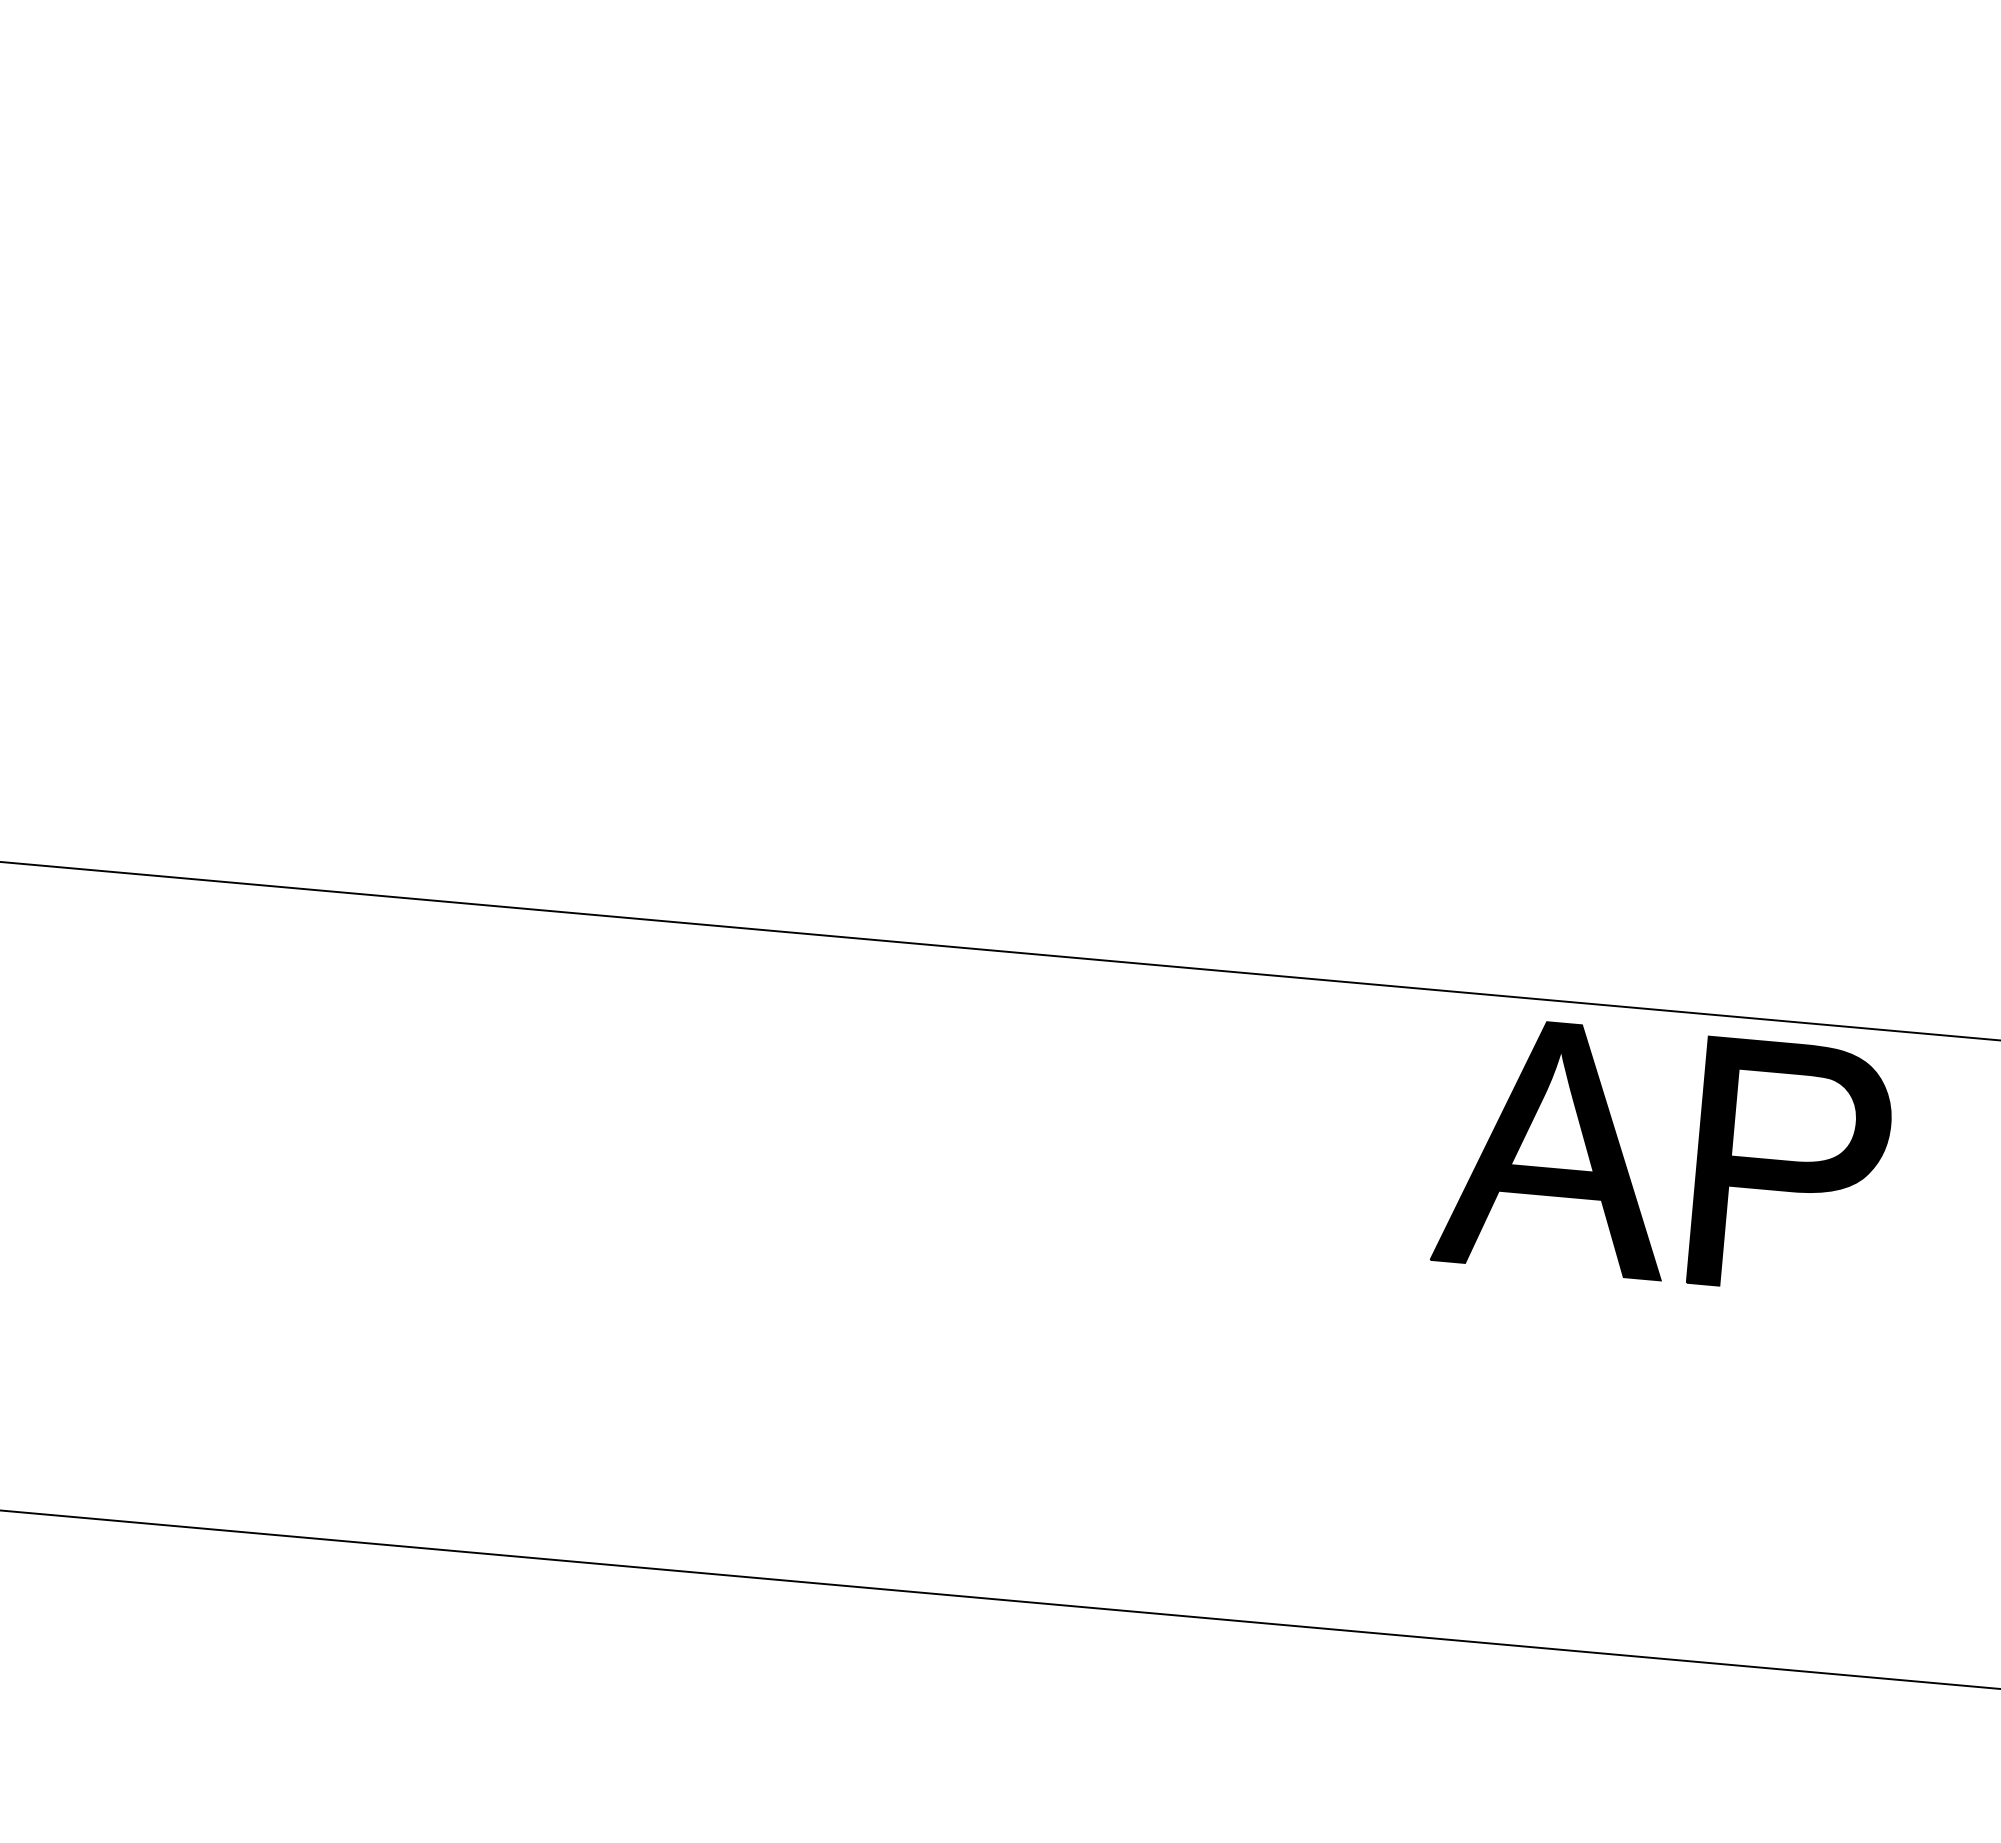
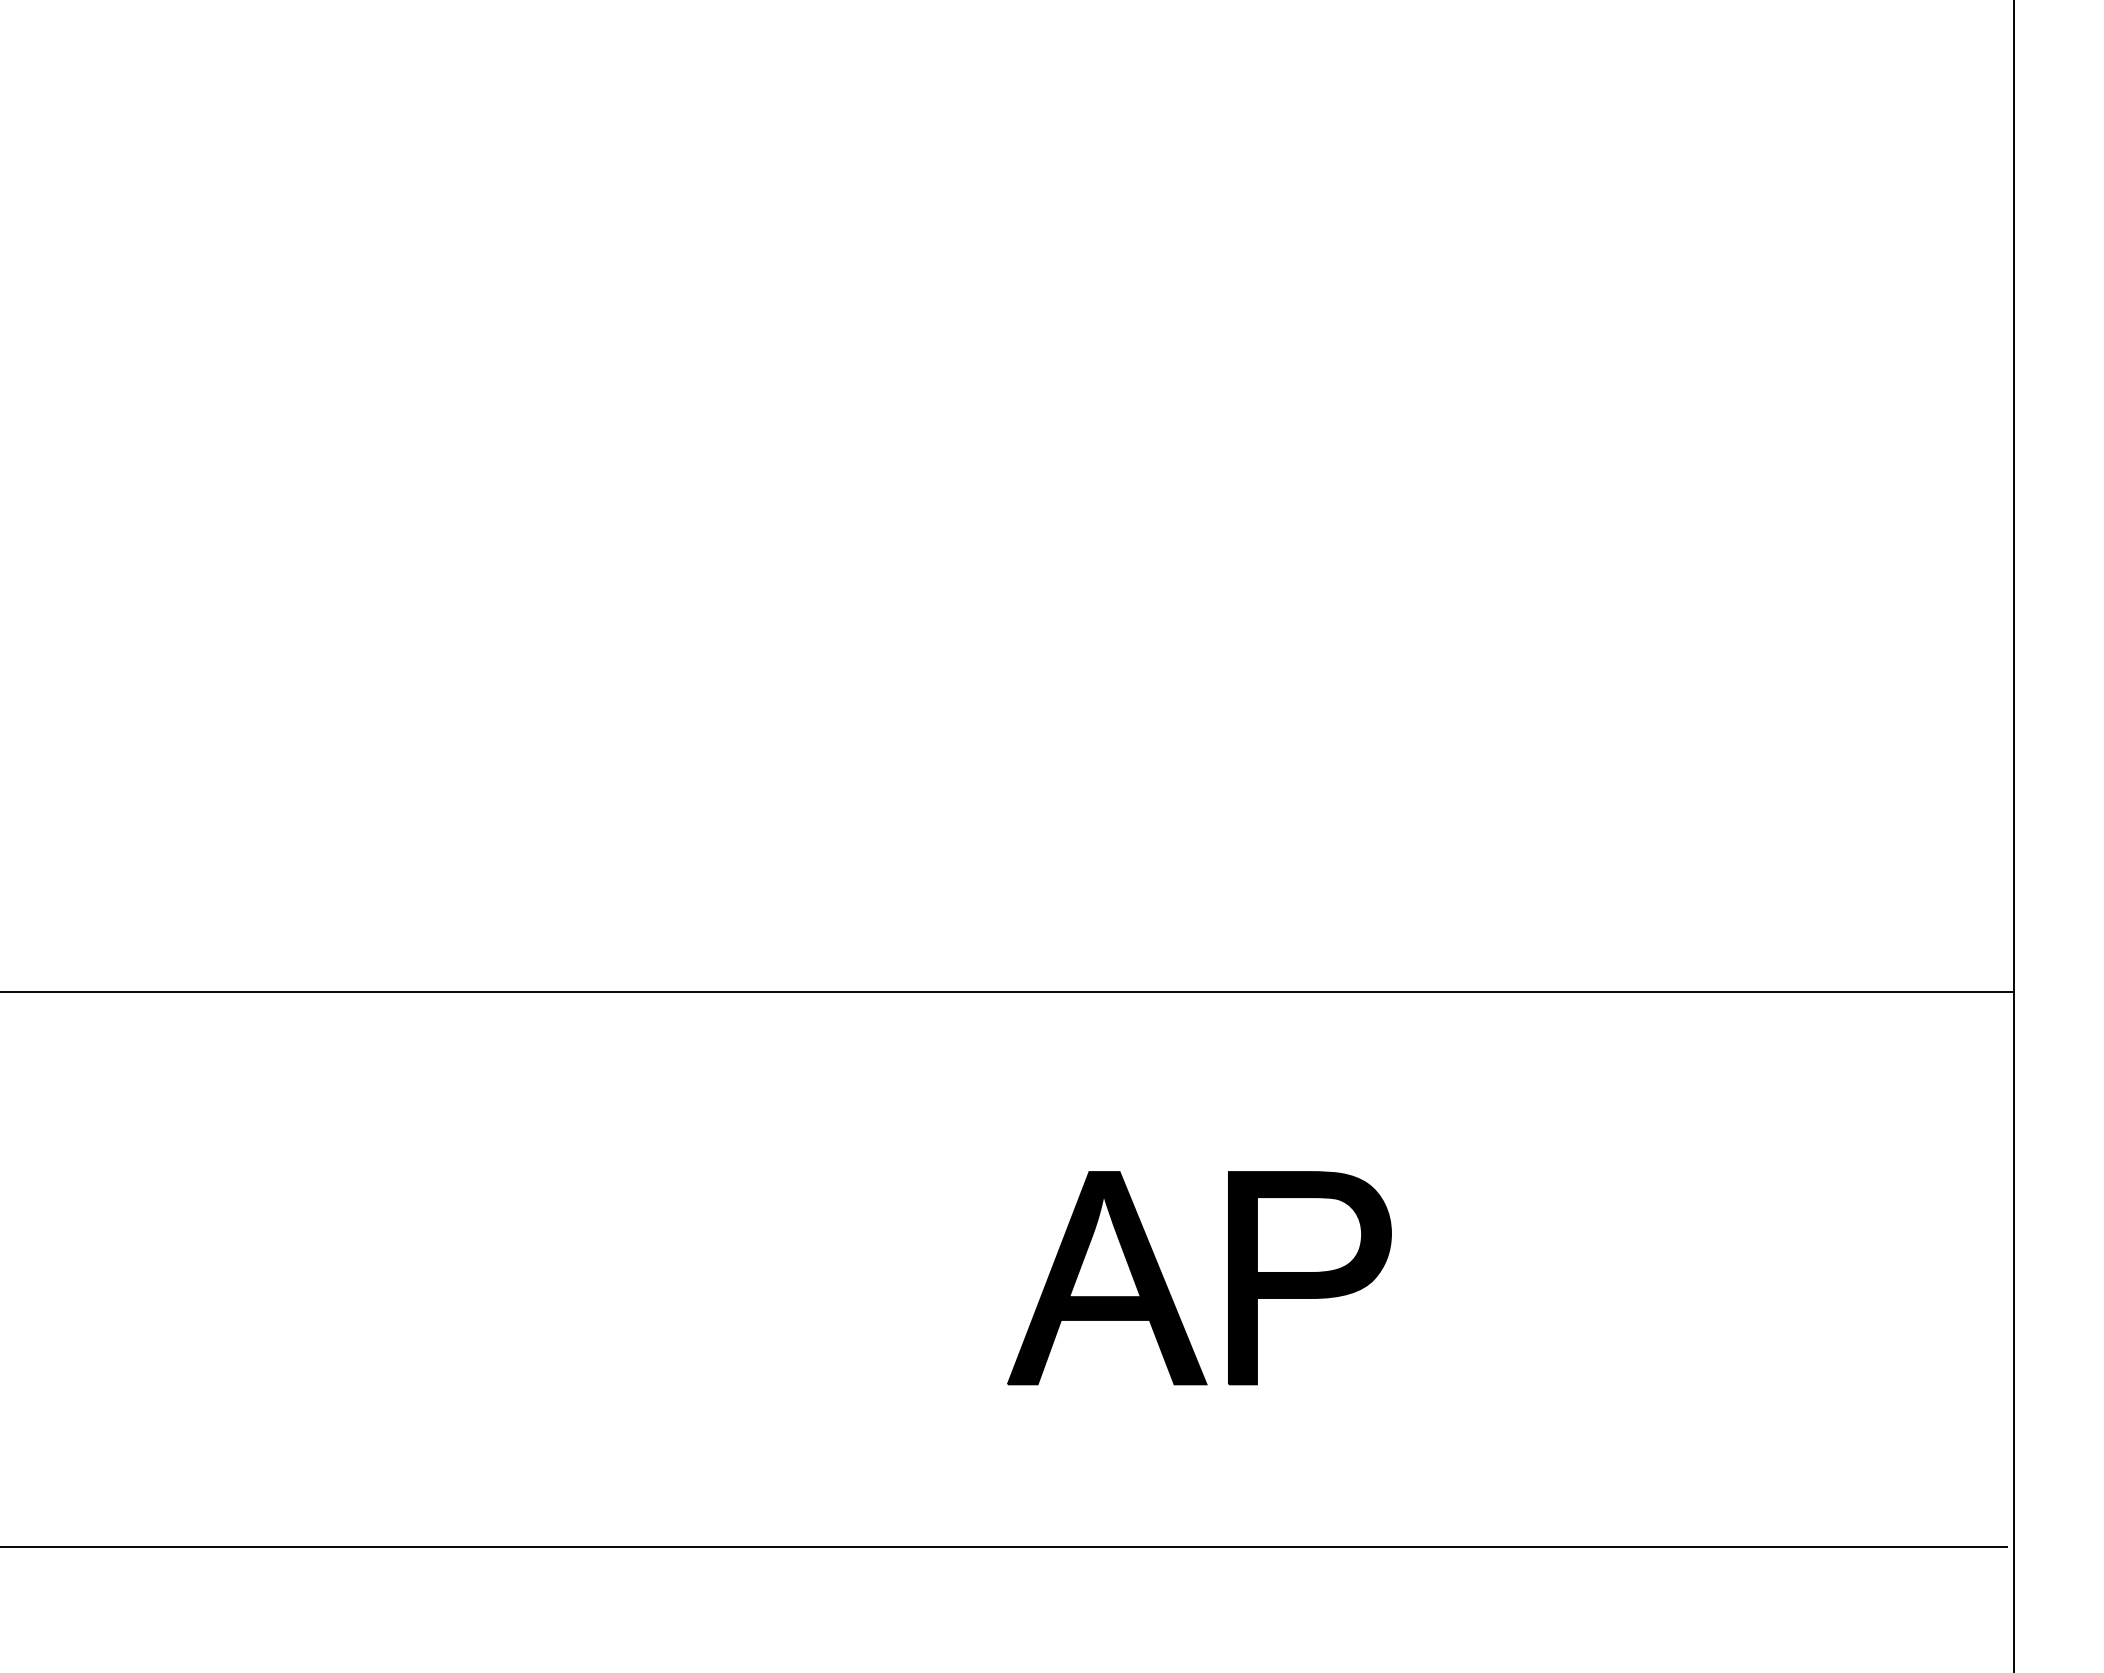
part: (1697, 1160) -> (1228, 1278), moved

